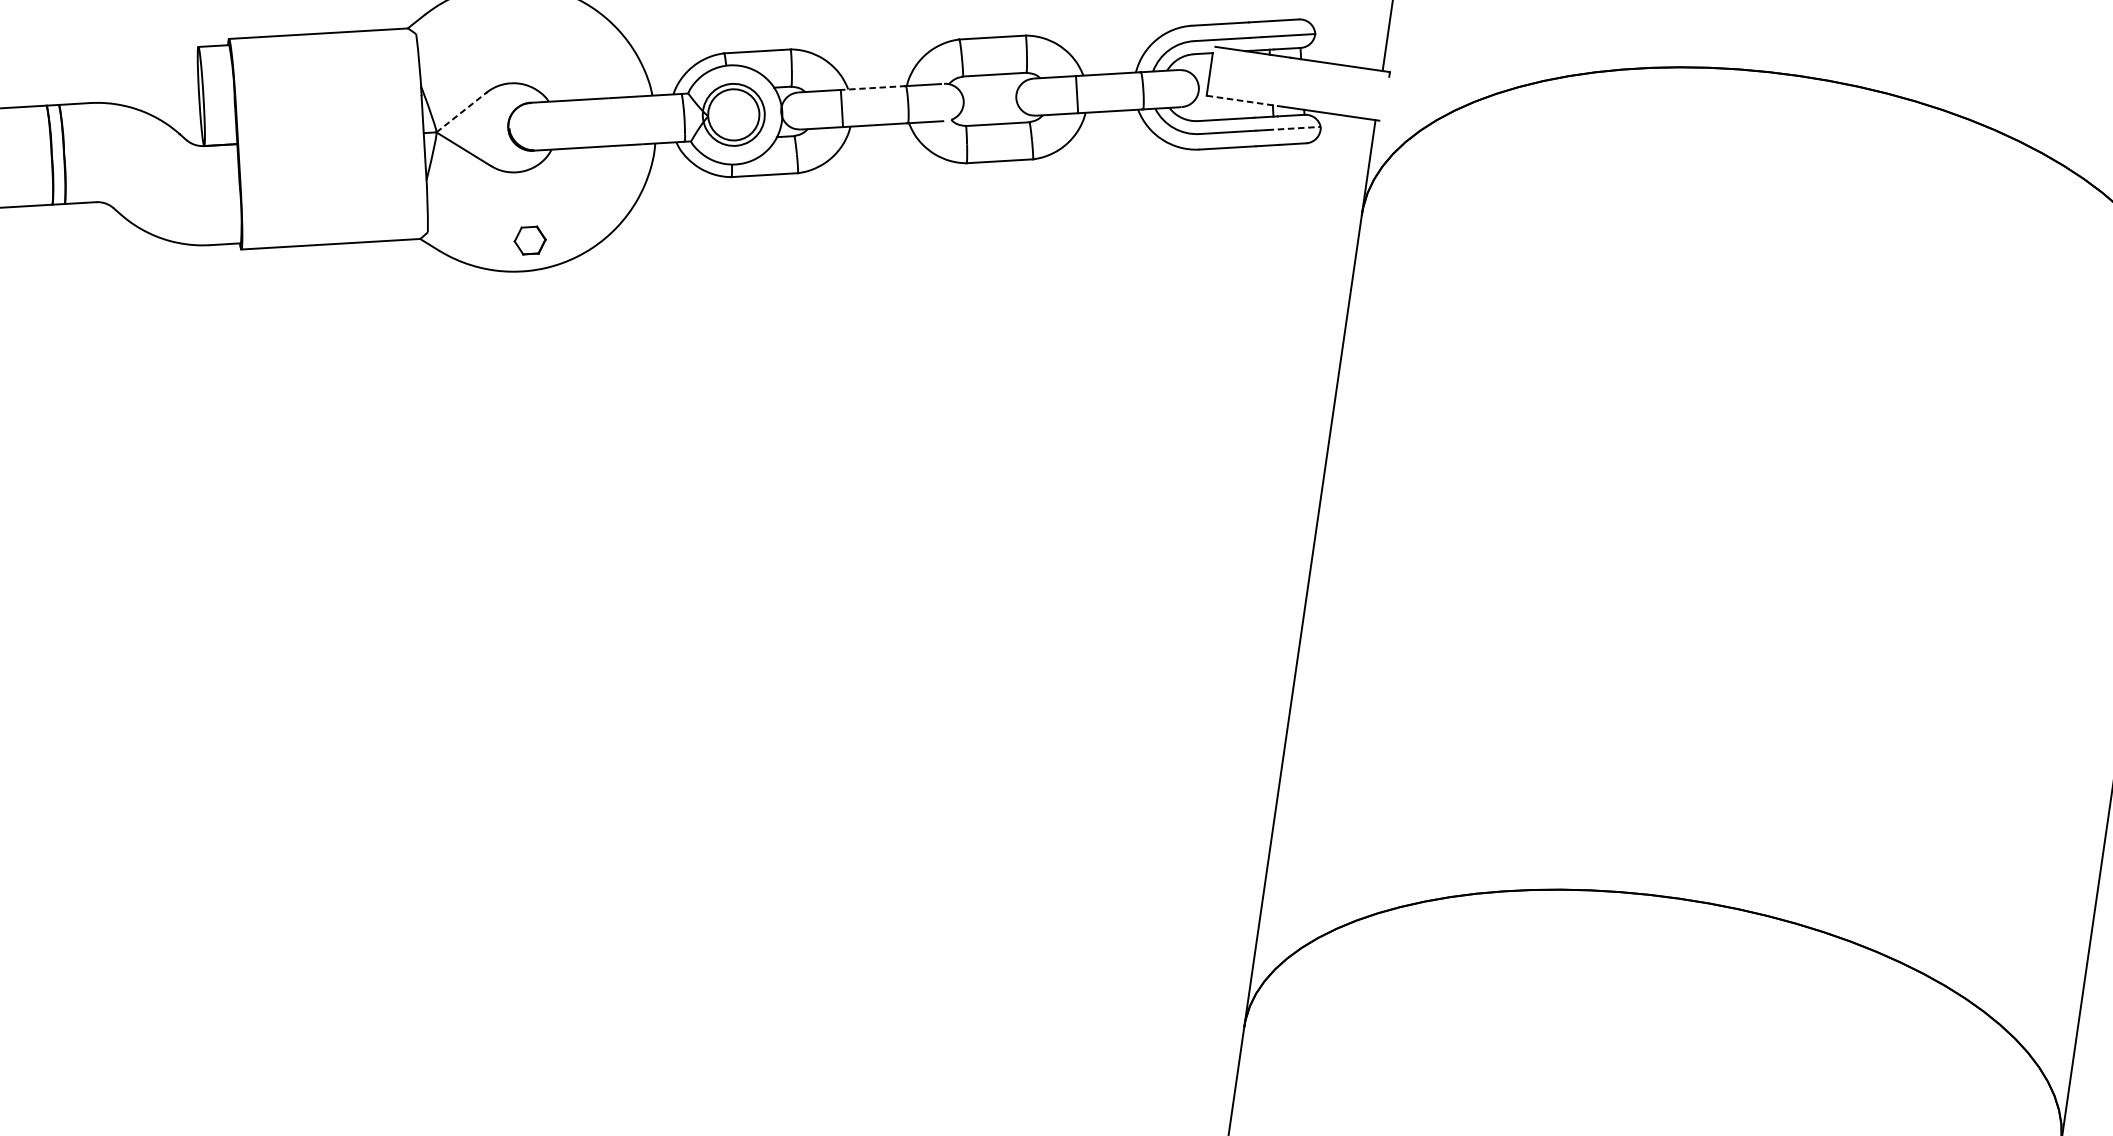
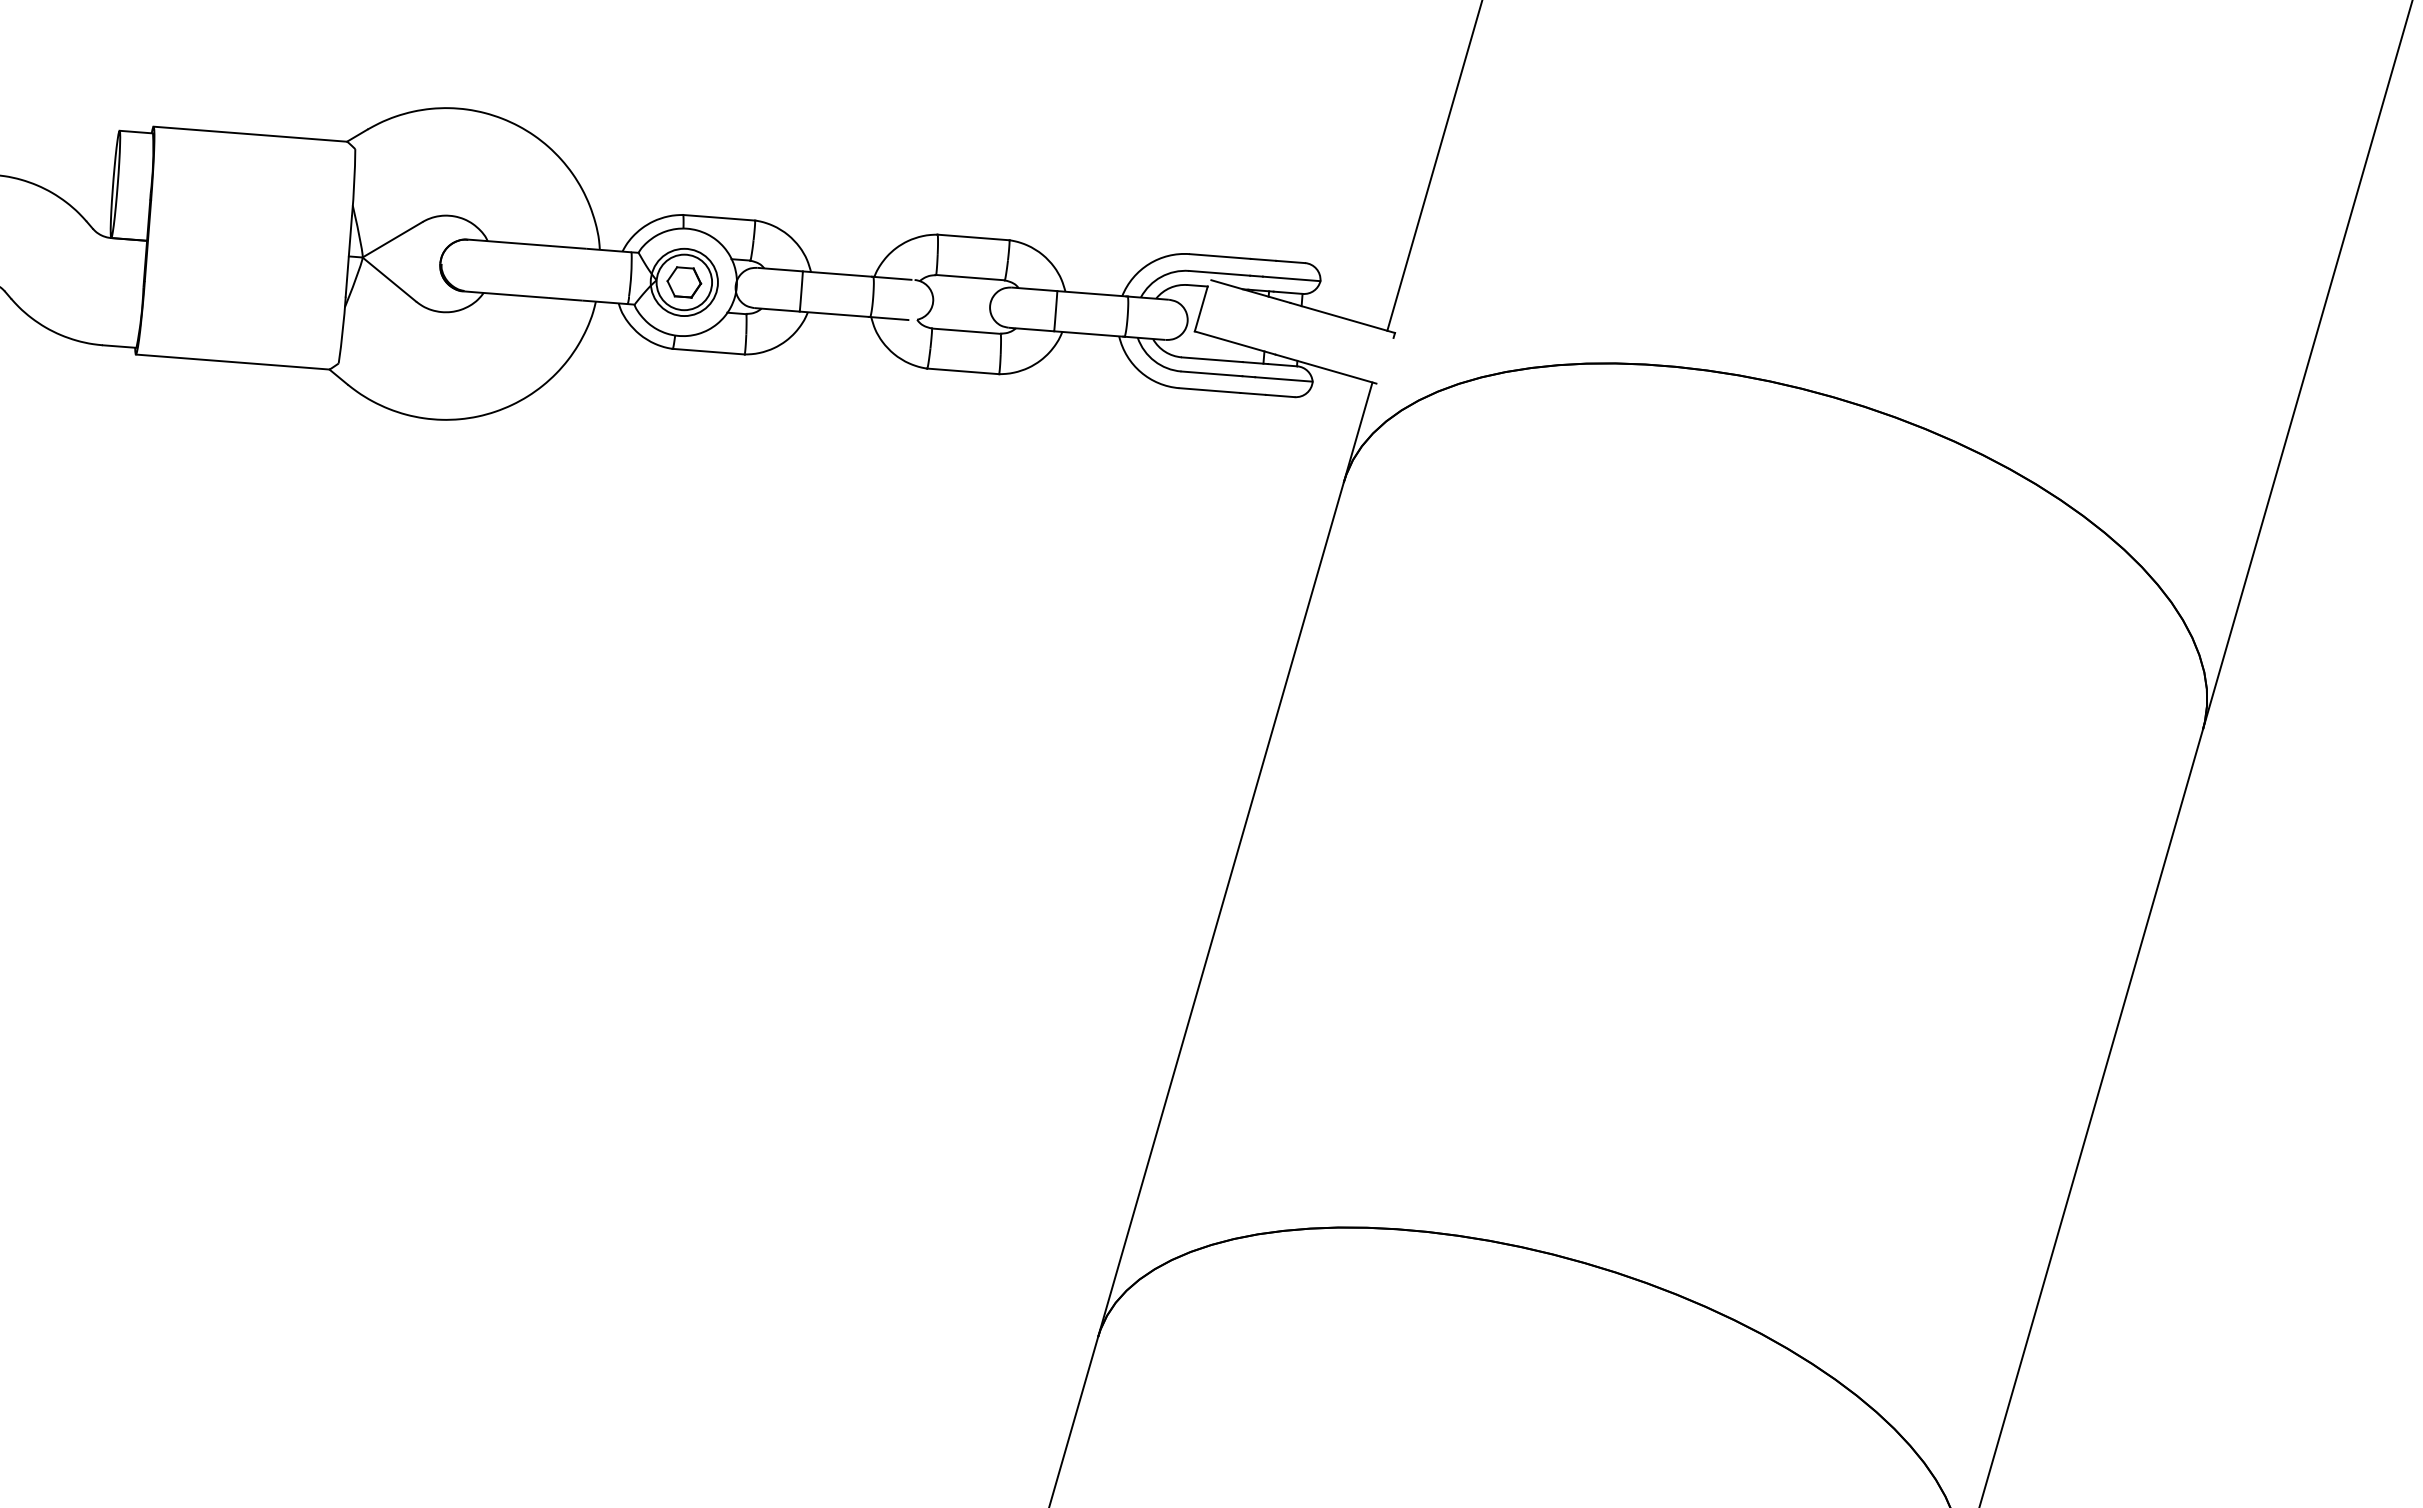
line: (873, 88) -> (838, 274), dashed -> solid
line: (1245, 101) -> (1235, 343), dashed -> solid
line: (461, 112) -> (392, 239), dashed -> solid
line: (1293, 128) -> (1283, 379), dashed -> solid
part: (530, 240) -> (684, 282), moved

